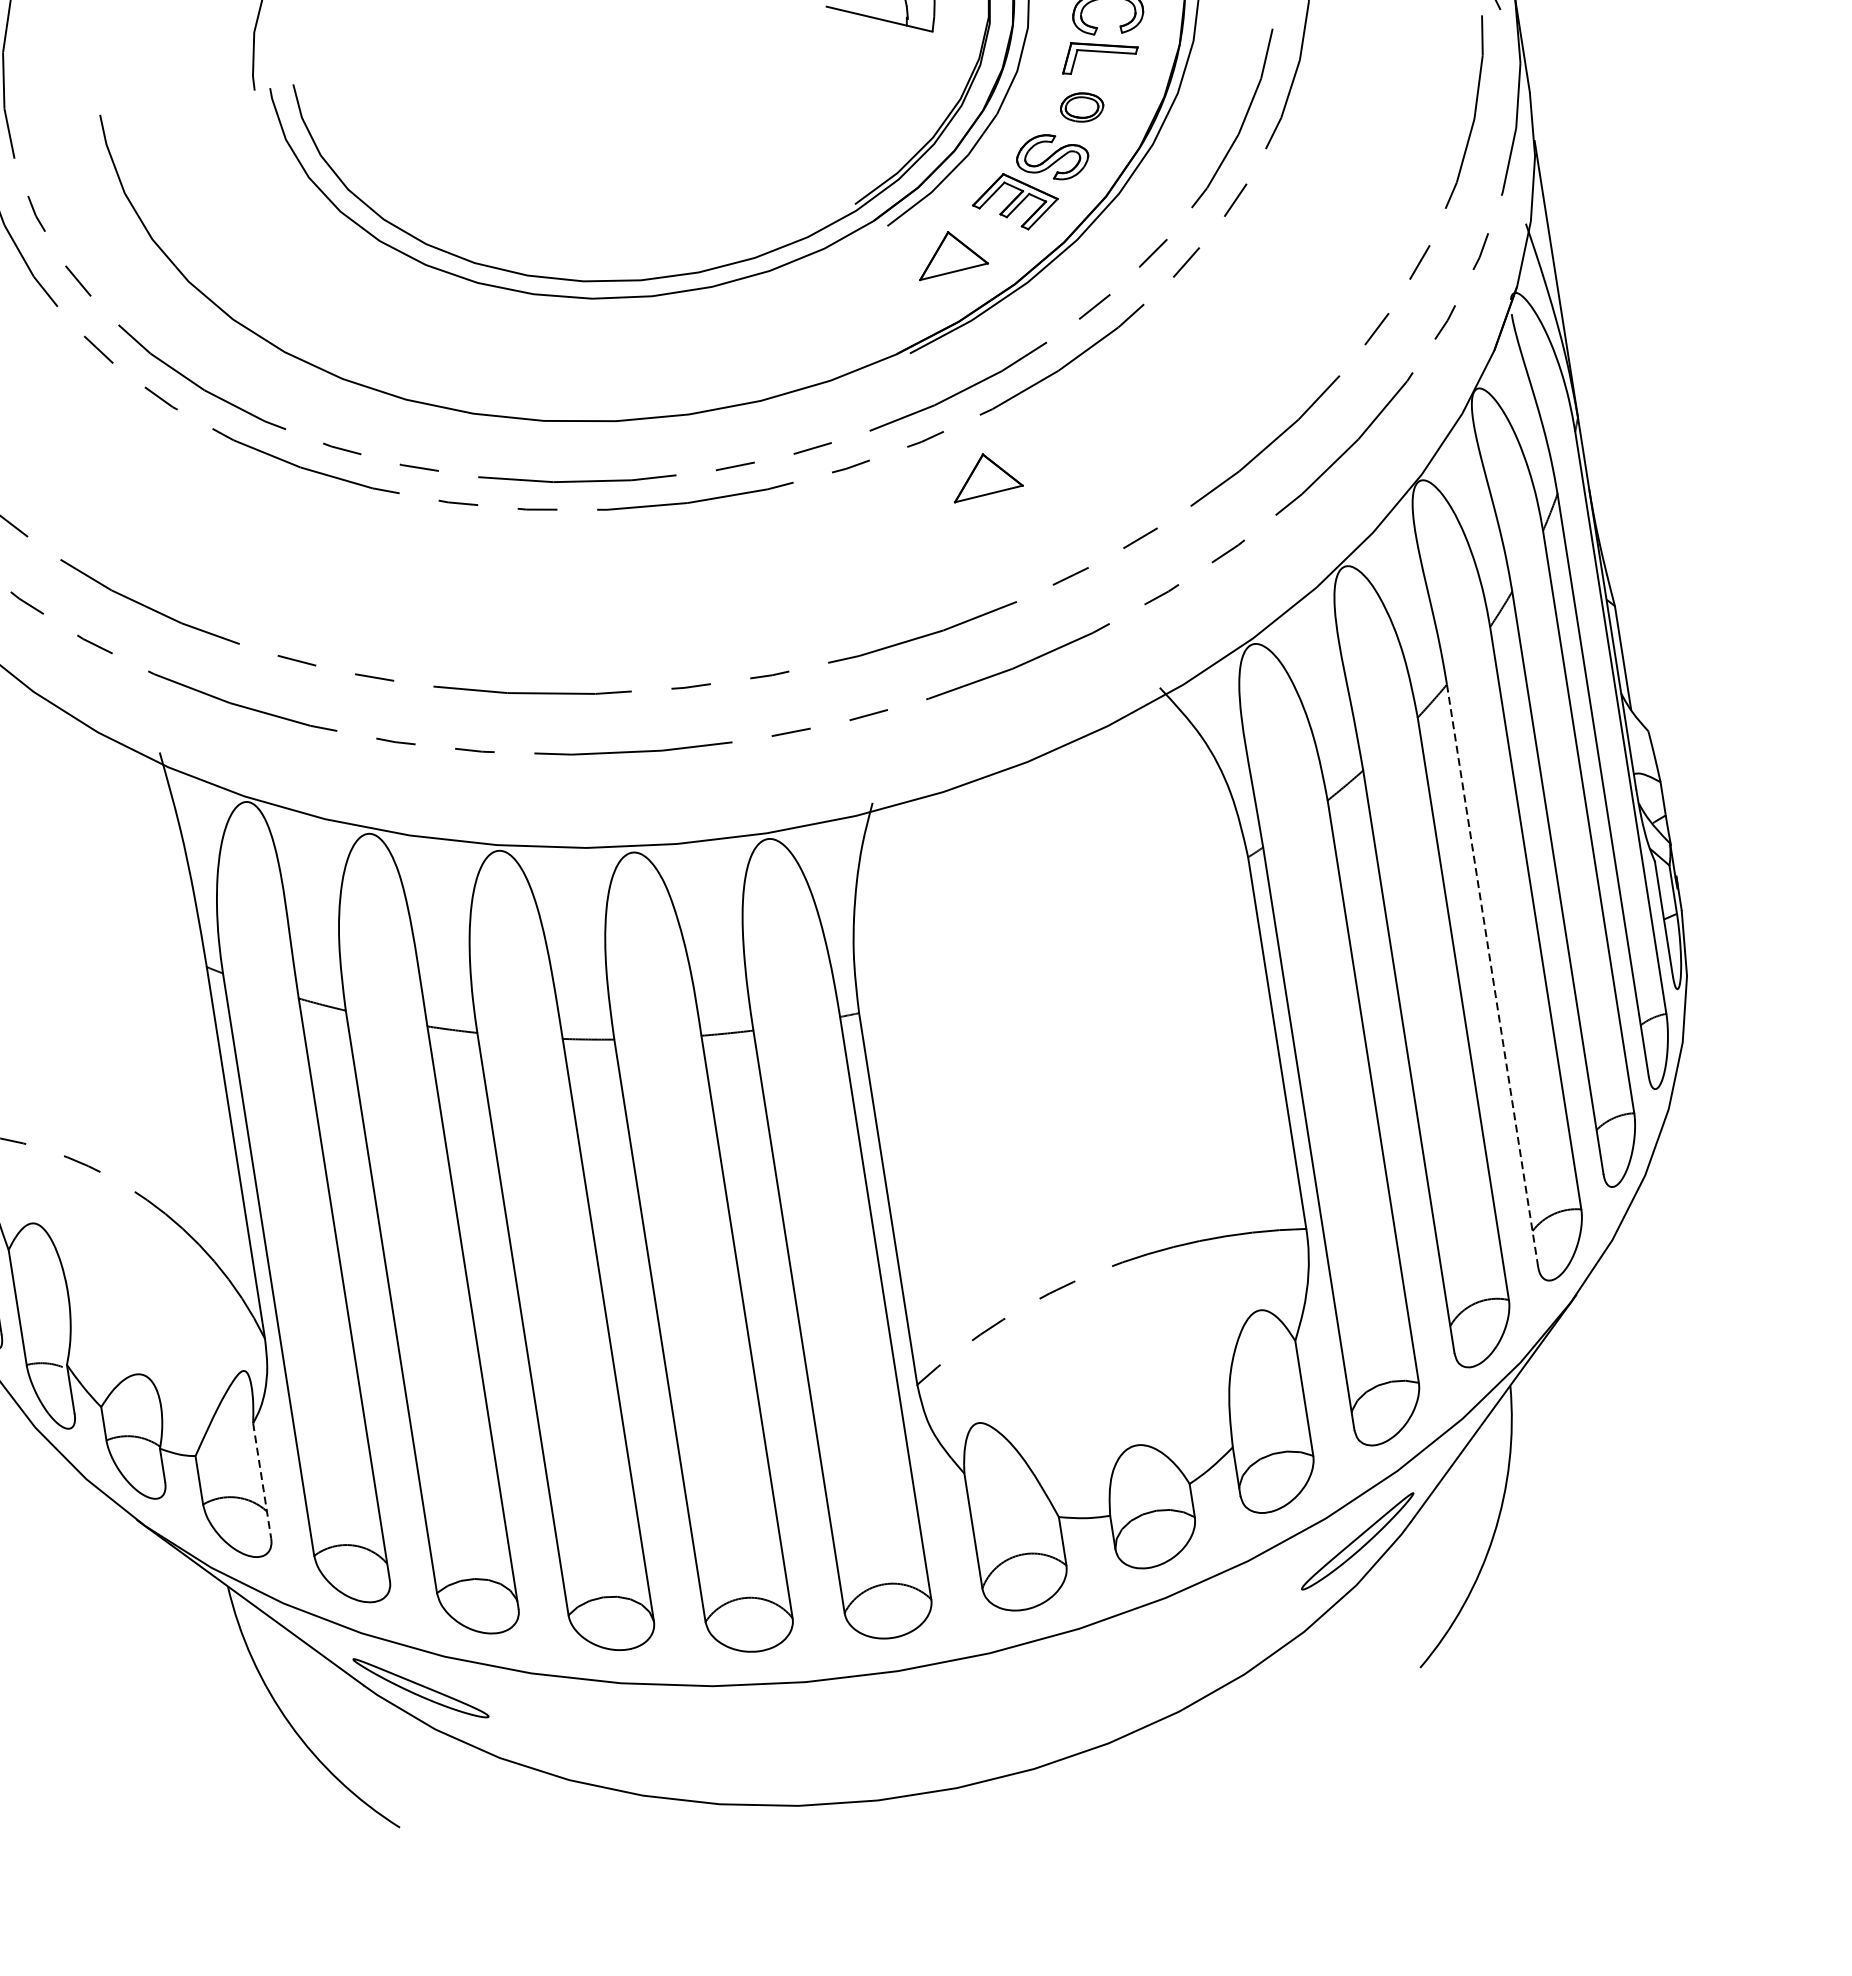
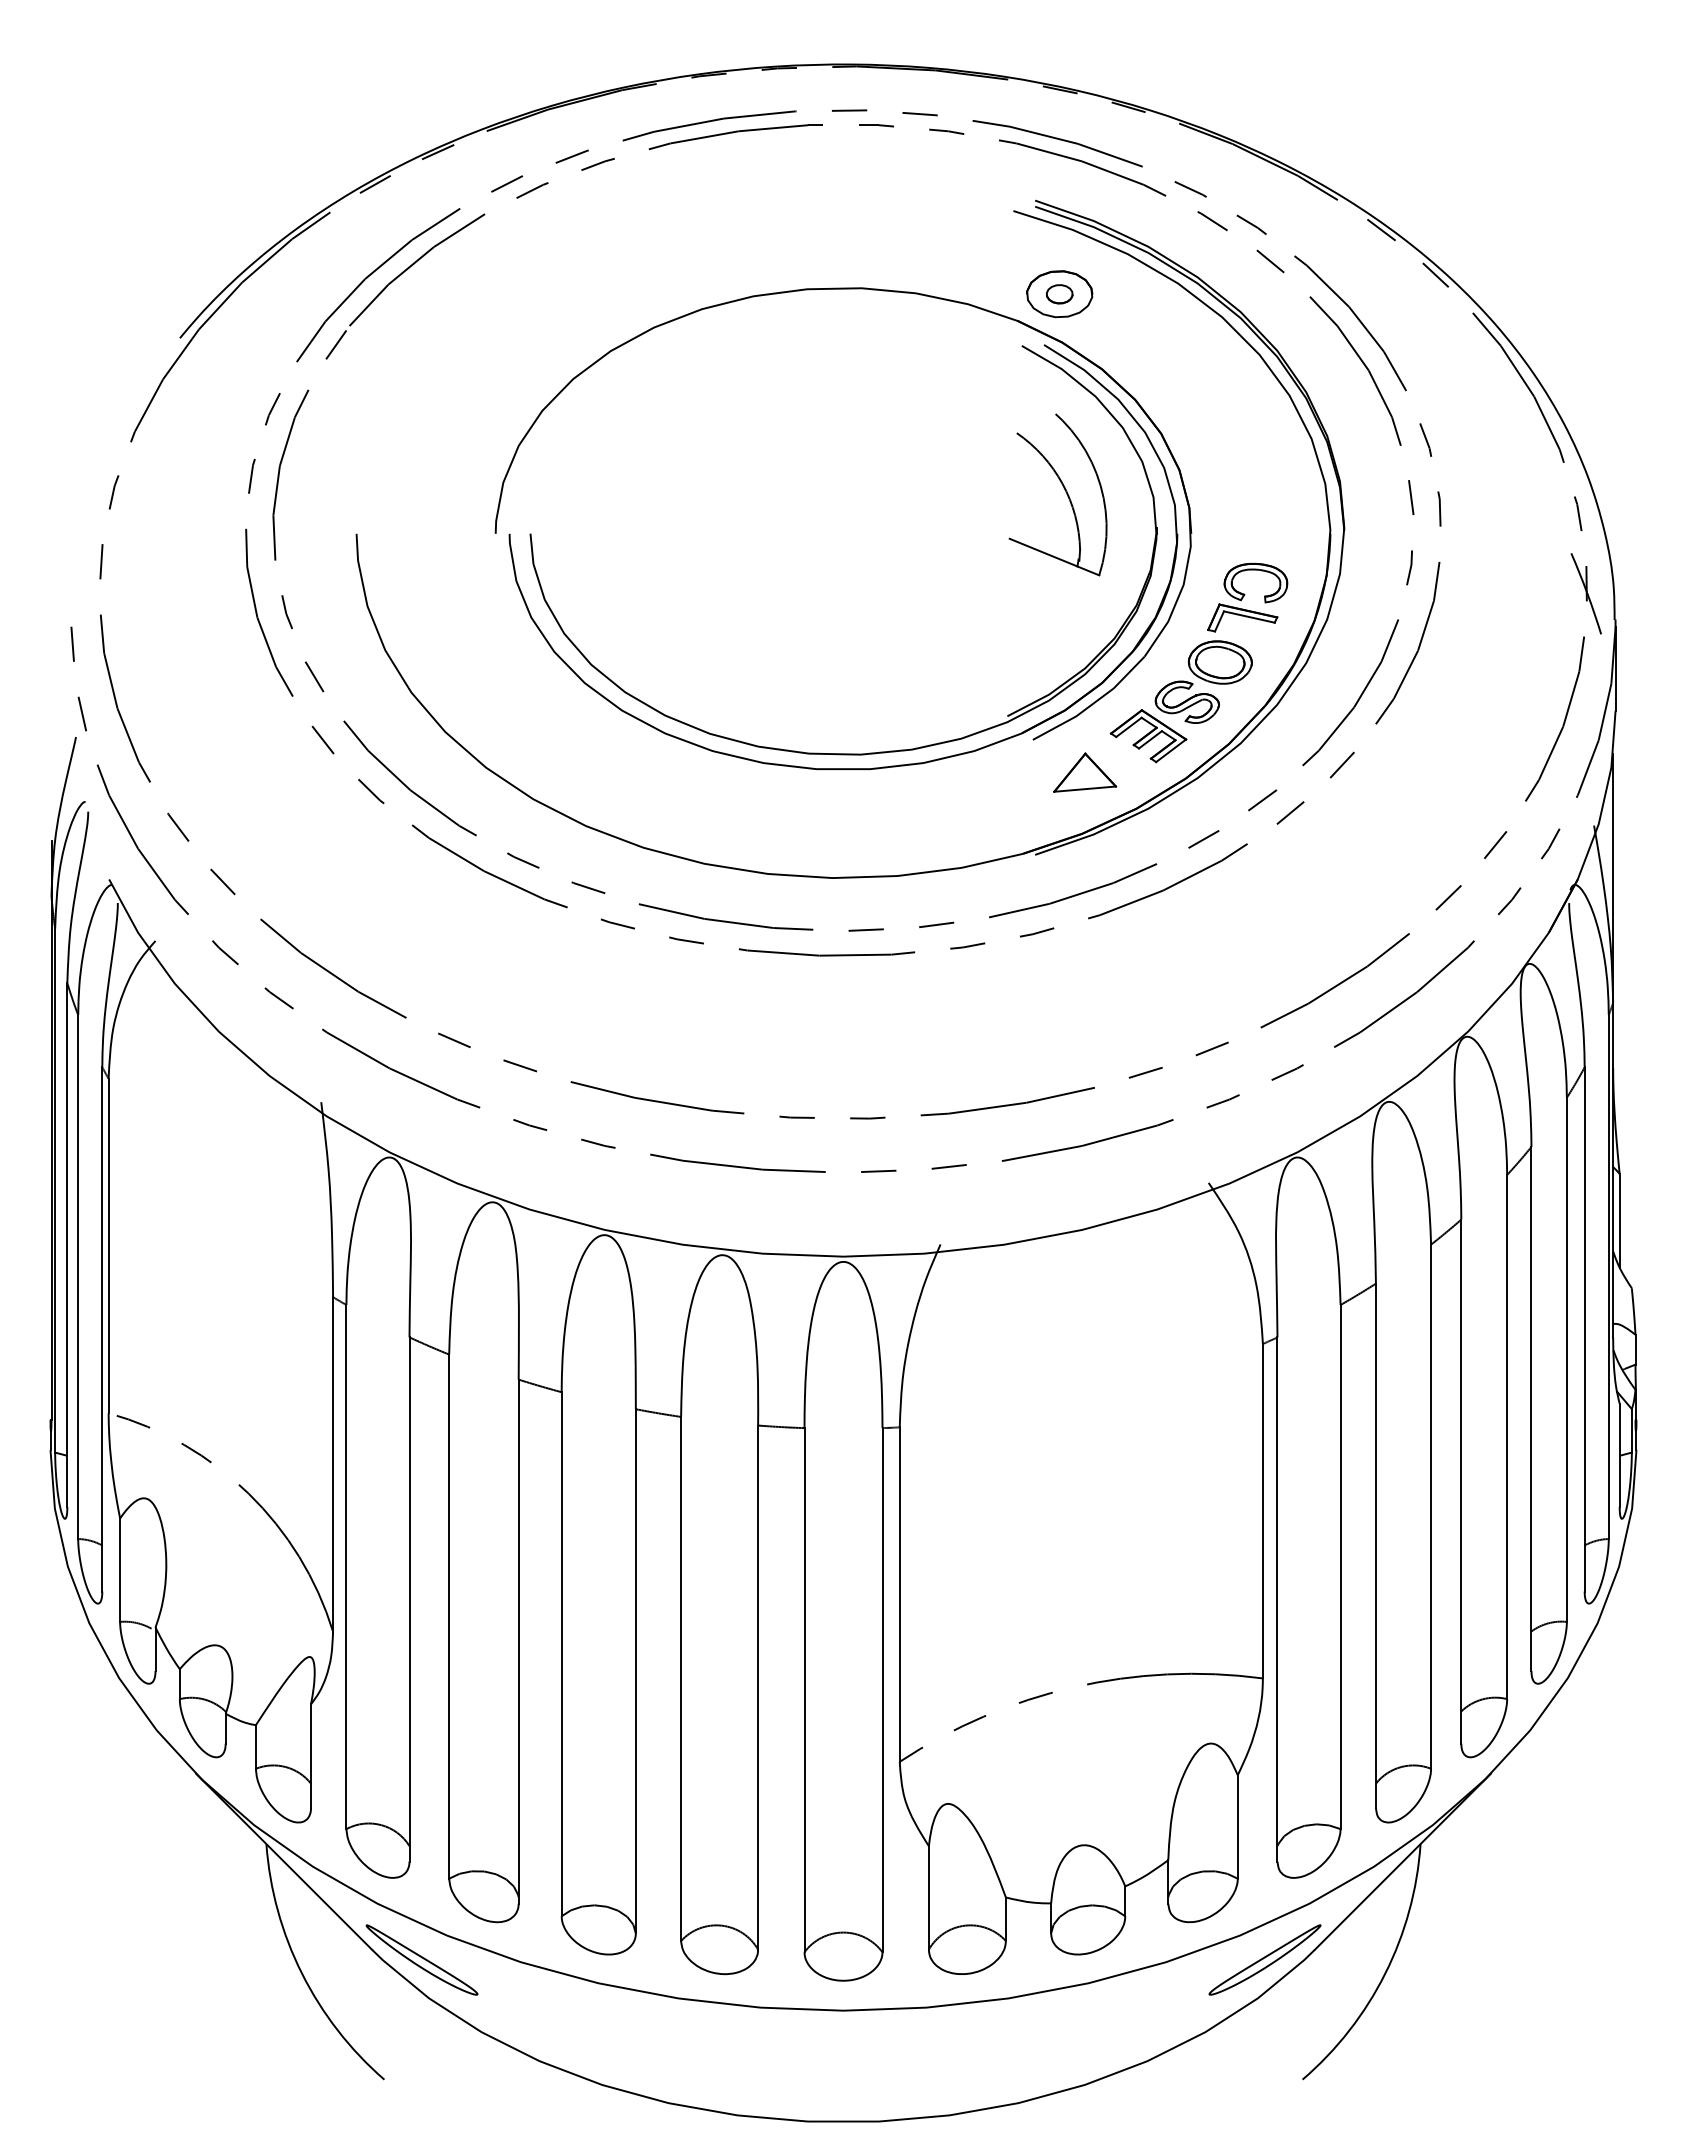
part: (1081, 107) -> (1219, 662), size x1.67
part: (986, 475) -> (1085, 972), removed
line: (1492, 975) -> (1461, 1481), dashed -> solid
line: (262, 1481) -> (311, 1756), dashed -> solid

